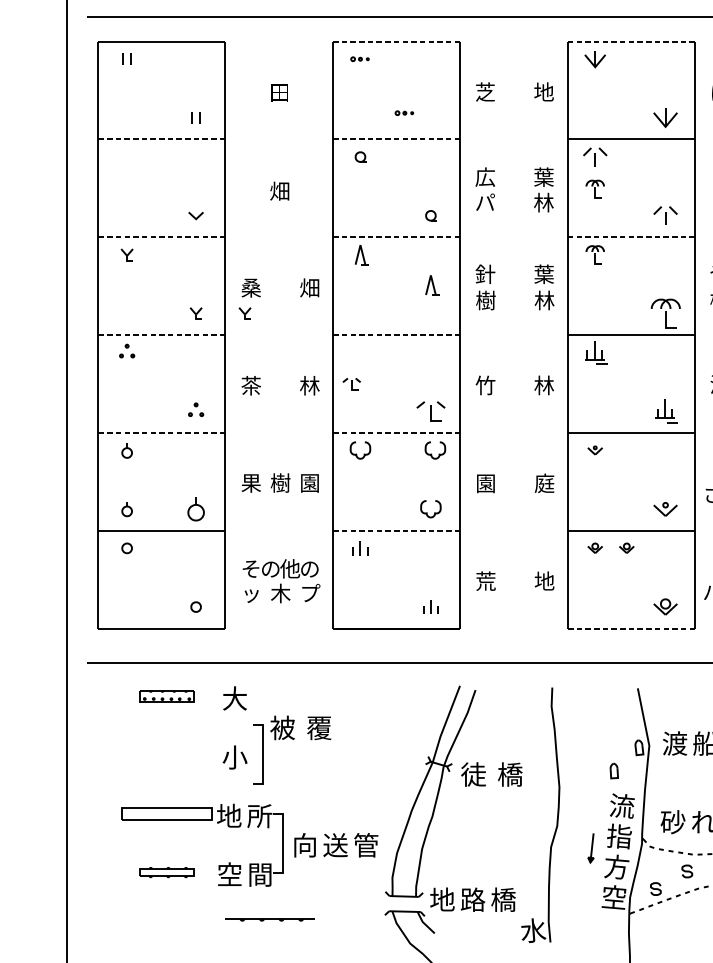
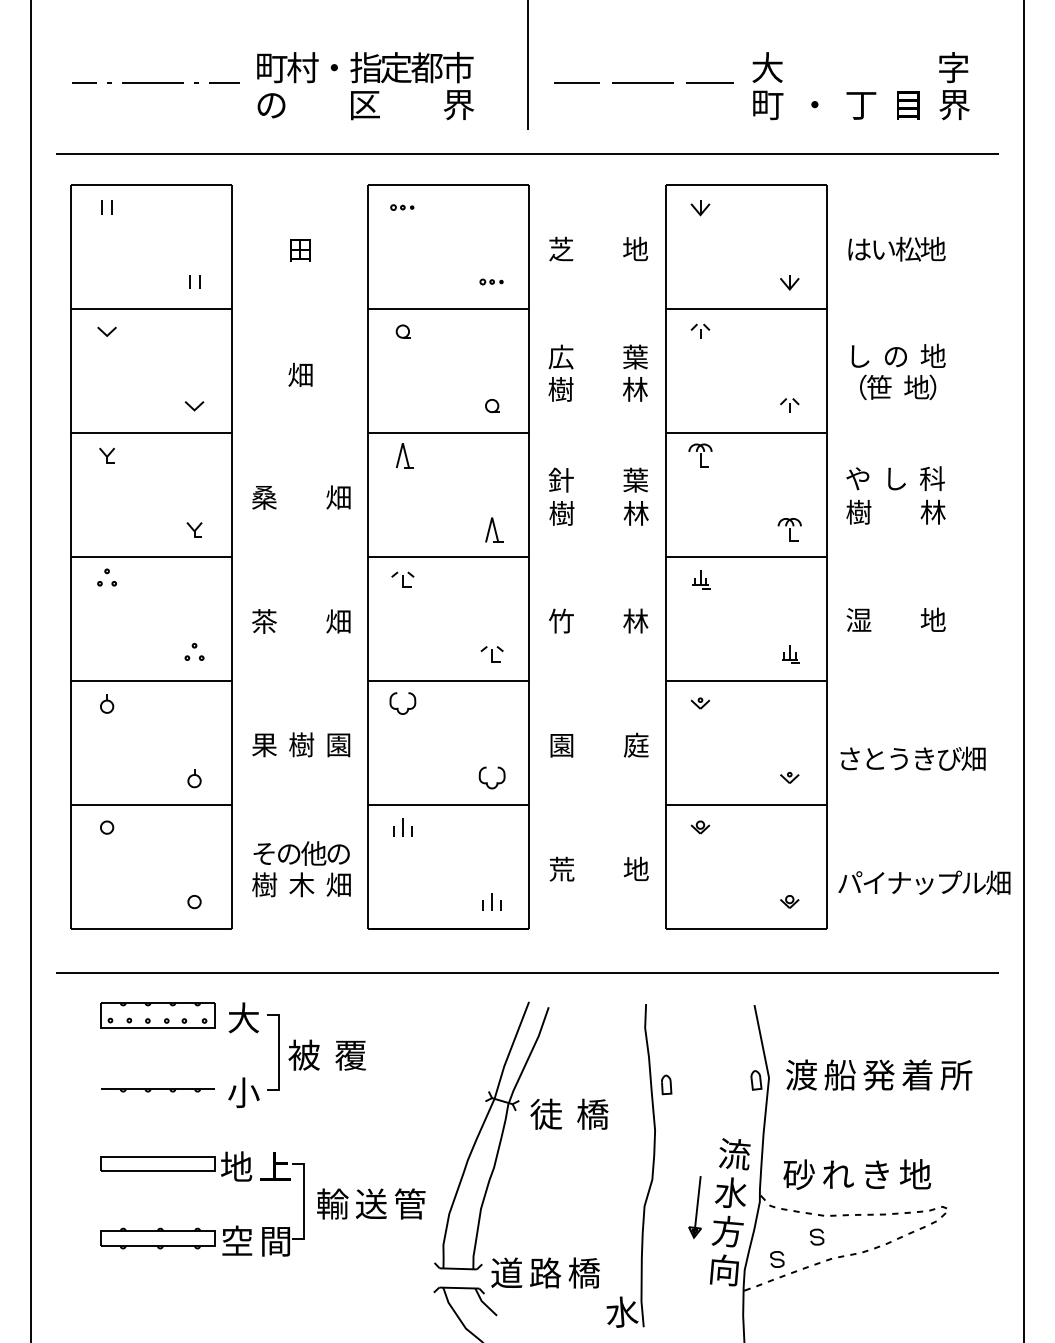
line: (396, 41) -> (448, 185), dashed -> solid
line: (631, 41) -> (746, 185), dashed -> solid
part: (595, 59) -> (700, 208), size x0.71
part: (404, 112) -> (491, 281), moved
part: (665, 118) -> (789, 282), size x0.62
line: (162, 139) -> (151, 309), dashed -> solid
line: (396, 139) -> (448, 309), dashed -> solid
part: (595, 156) -> (700, 330), size x0.62
line: (125, 157) -> (104, 332), added
part: (595, 189) -> (700, 372), removed
text: (484, 202) -> (560, 389), パ -> 樹
part: (665, 215) -> (789, 405), size x0.62
line: (162, 237) -> (151, 433), dashed -> solid
line: (396, 237) -> (448, 433), dashed -> solid
line: (631, 237) -> (746, 433), dashed -> solid
part: (432, 284) -> (494, 529), moved
part: (244, 313) -> (256, 529), removed
part: (665, 313) -> (789, 529), size x0.62
line: (162, 335) -> (151, 557), dashed -> solid
line: (396, 335) -> (448, 557), dashed -> solid
part: (596, 352) -> (701, 579), size x0.62
part: (351, 384) -> (402, 579), moved
text: (309, 385) -> (338, 621), 林 -> 畑
part: (430, 411) -> (491, 654), size x0.62
part: (666, 411) -> (790, 654), size x0.62
line: (162, 433) -> (151, 681), dashed -> solid
line: (396, 433) -> (448, 681), dashed -> solid
curve: (431, 453) -> (492, 707), removed
part: (127, 508) -> (107, 777), removed
part: (665, 508) -> (789, 777), size x0.62
part: (196, 509) -> (194, 778), size x0.62
line: (396, 530) -> (448, 805), dashed -> solid
part: (626, 548) -> (740, 827), removed
text: (251, 593) -> (264, 884), ッ -> 樹
text: (310, 593) -> (339, 884), プ -> 畑
part: (665, 606) -> (789, 901), size x0.62
line: (631, 628) -> (746, 929), dashed -> solid
part: (166, 696) -> (157, 1015), size x1.67
line: (262, 754) -> (278, 1052), moved
part: (614, 770) -> (666, 1084), moved
text: (259, 816) -> (275, 1167), 所 -> 上
text: (618, 836) -> (730, 1192), 指 -> 水
text: (304, 844) -> (332, 1203), 向 -> 輸
part: (590, 848) -> (694, 1207), size x1.67
part: (166, 872) -> (157, 1238), size x1.67
text: (613, 897) -> (723, 1270), 空 -> 向
text: (442, 899) -> (506, 1272), 地 -> 道
part: (269, 919) -> (157, 1090), moved

